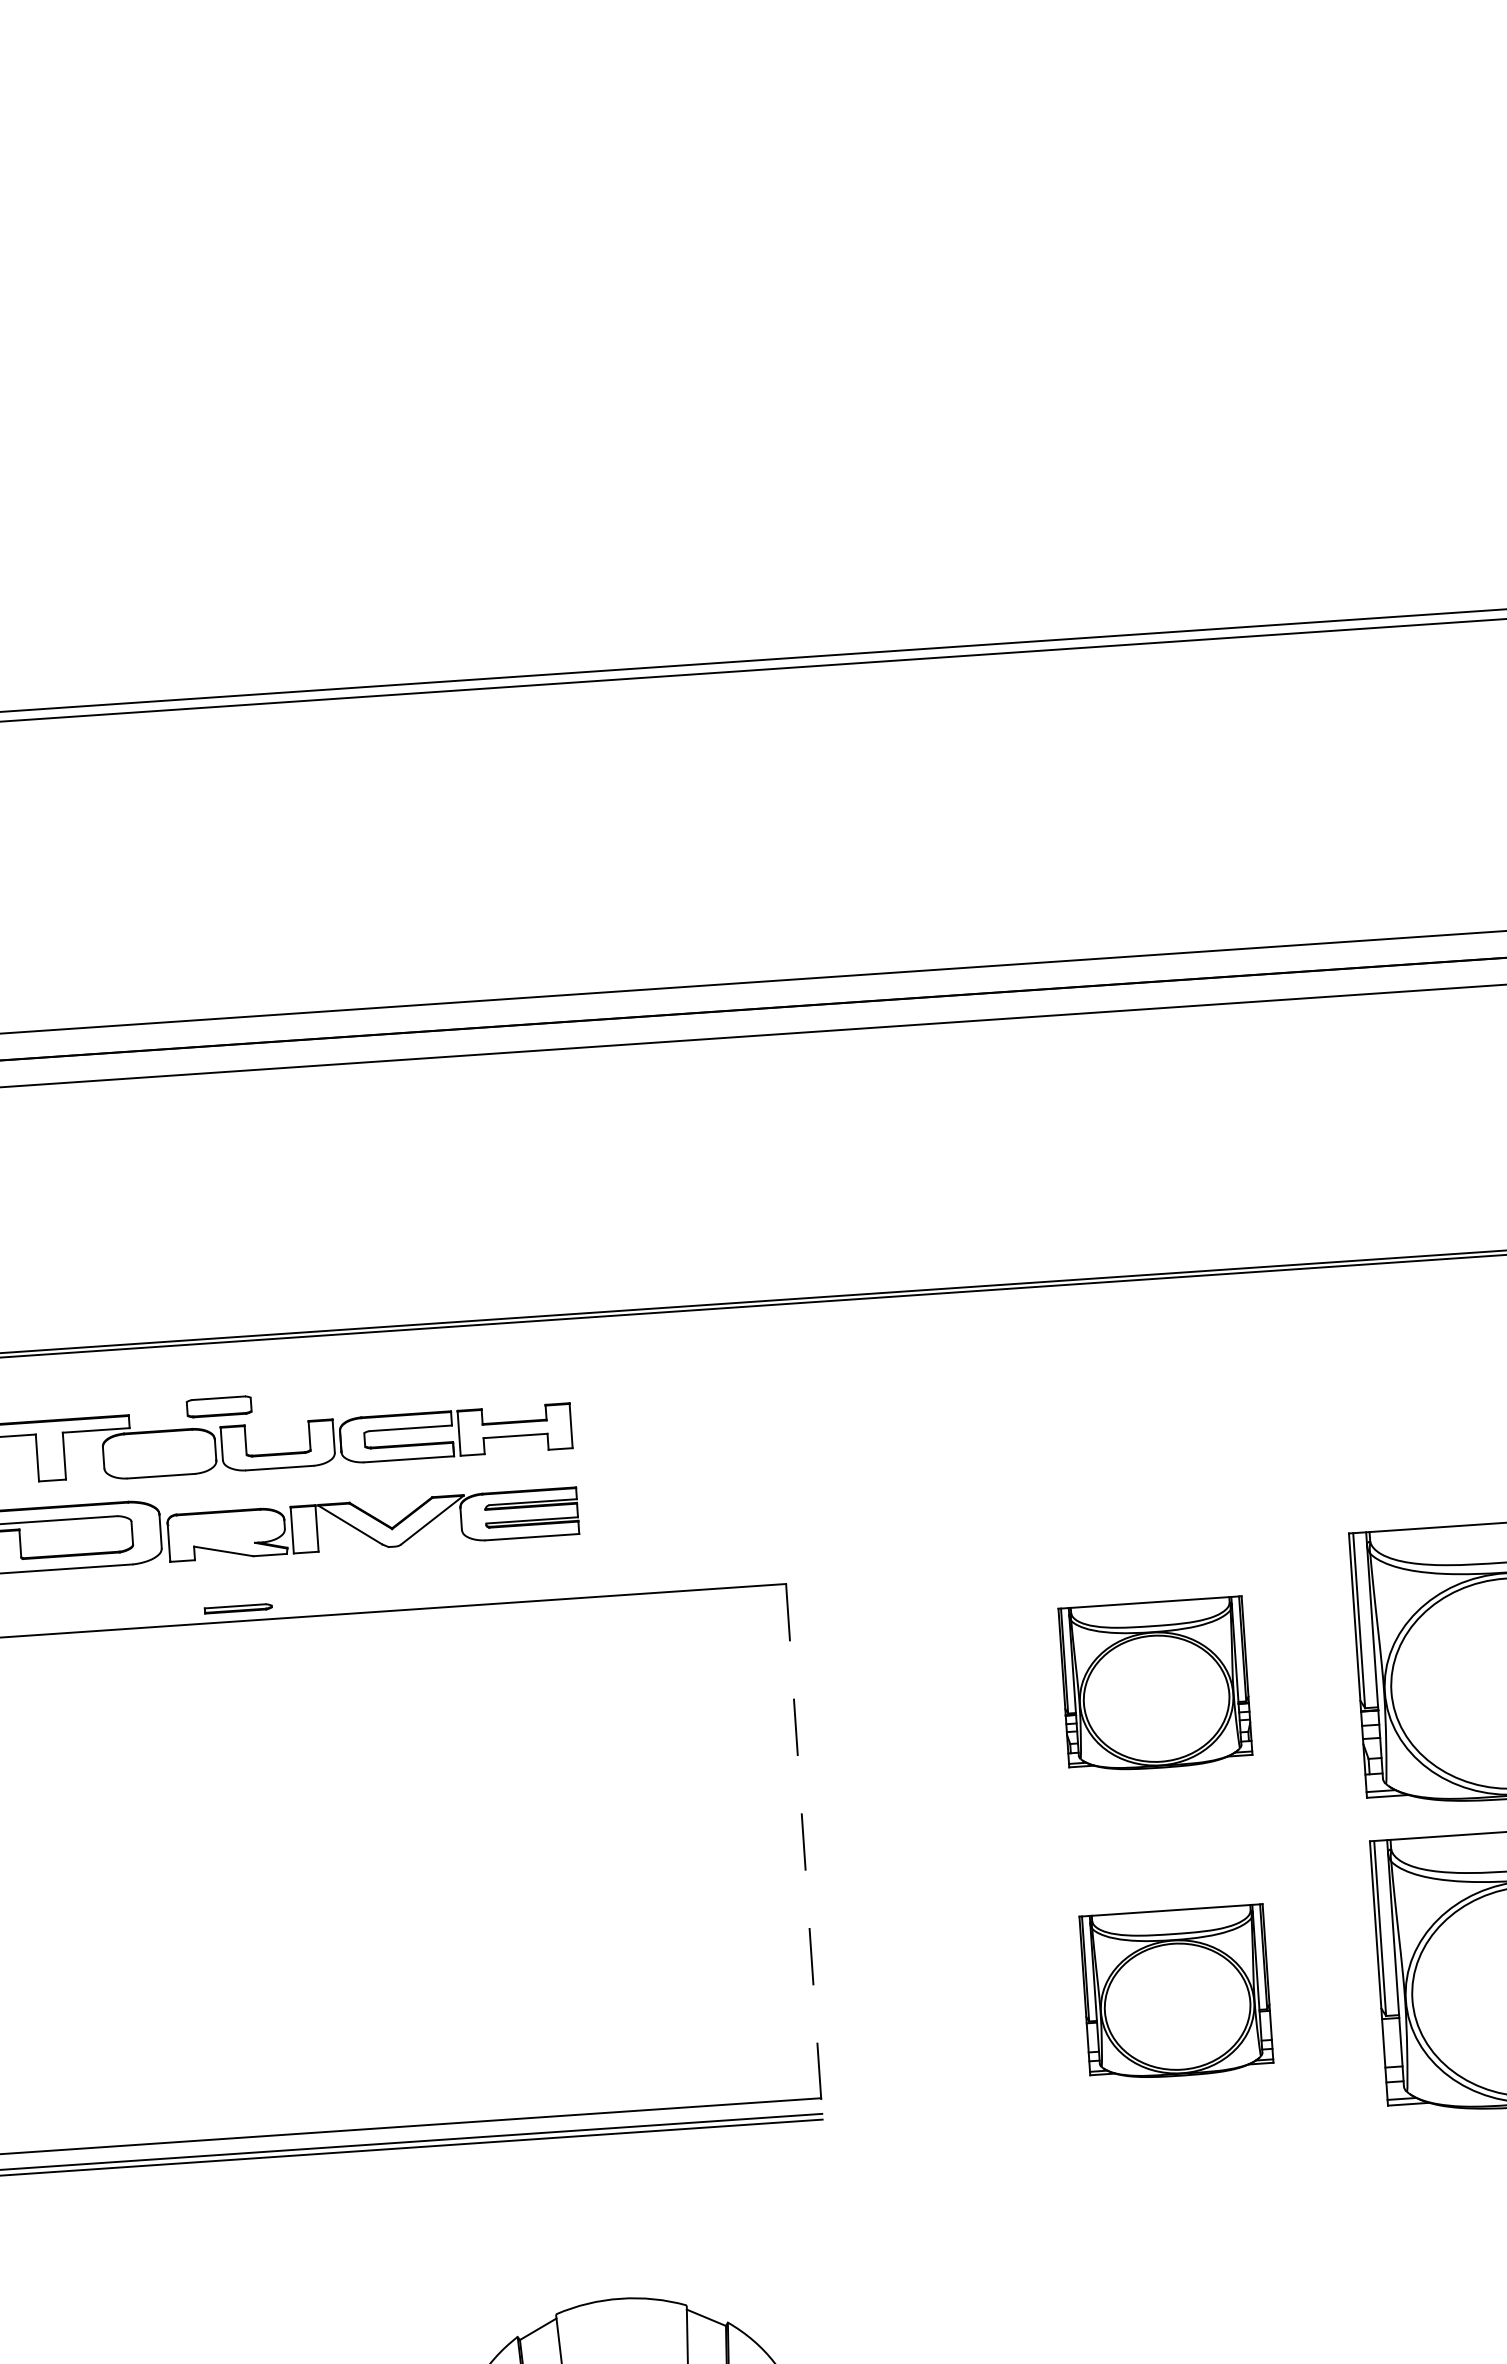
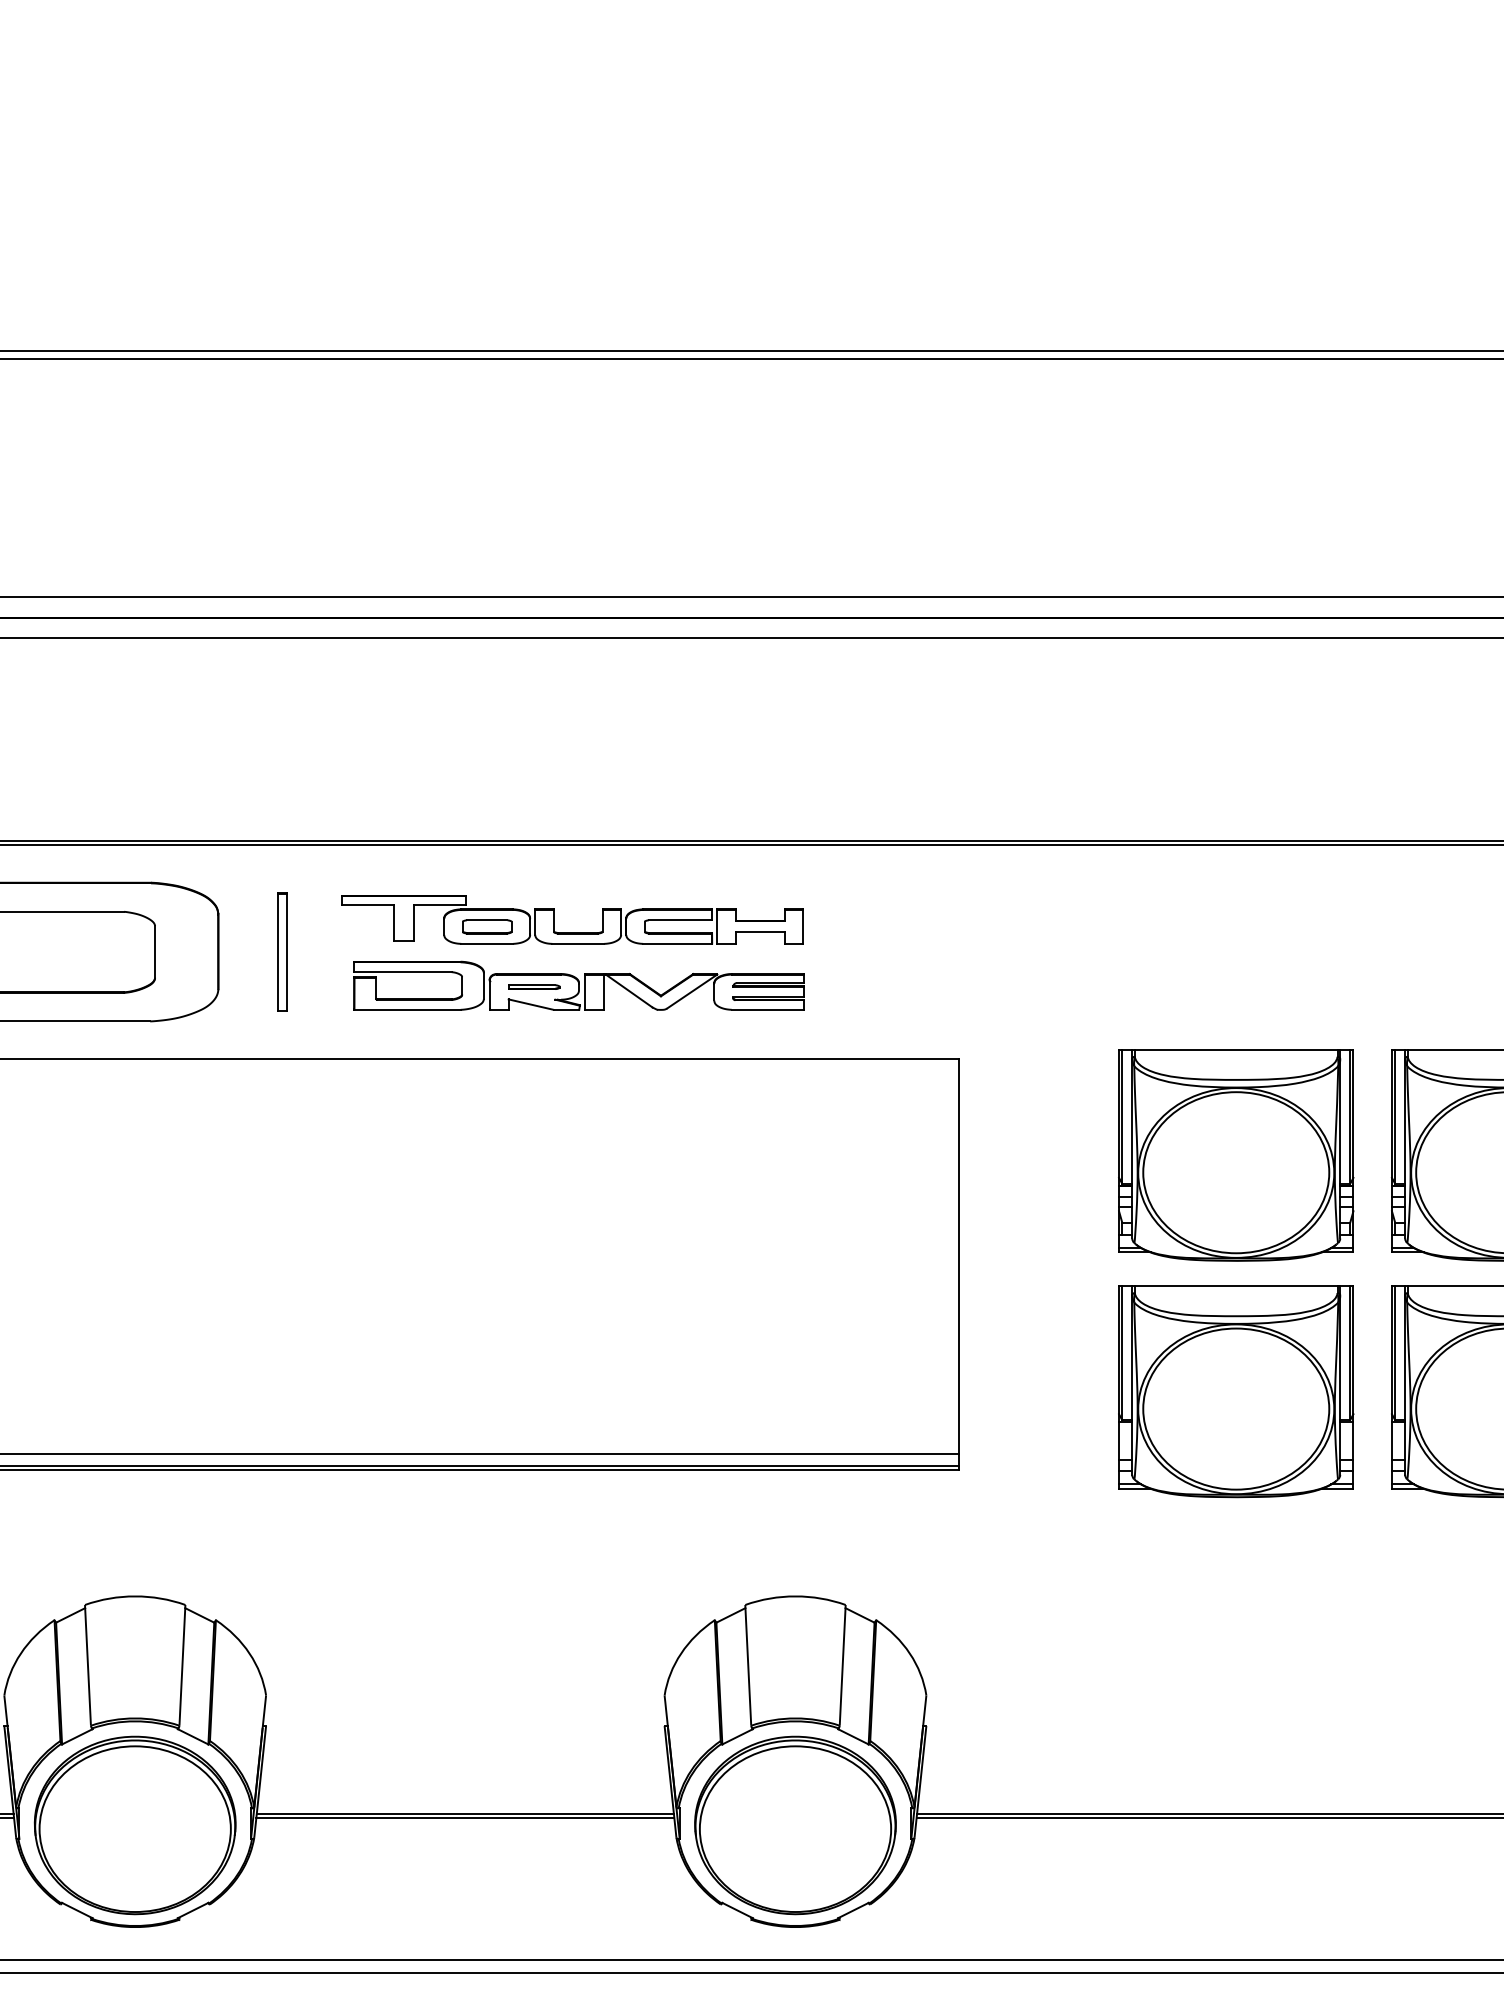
part: (219, 1406) -> (487, 926), moved
part: (238, 1607) -> (534, 986), moved
part: (1155, 1685) -> (1236, 1155), size x1.67
line: (804, 1851) -> (959, 1264), dashed -> solid
part: (1176, 1992) -> (1236, 1391), size x1.67

